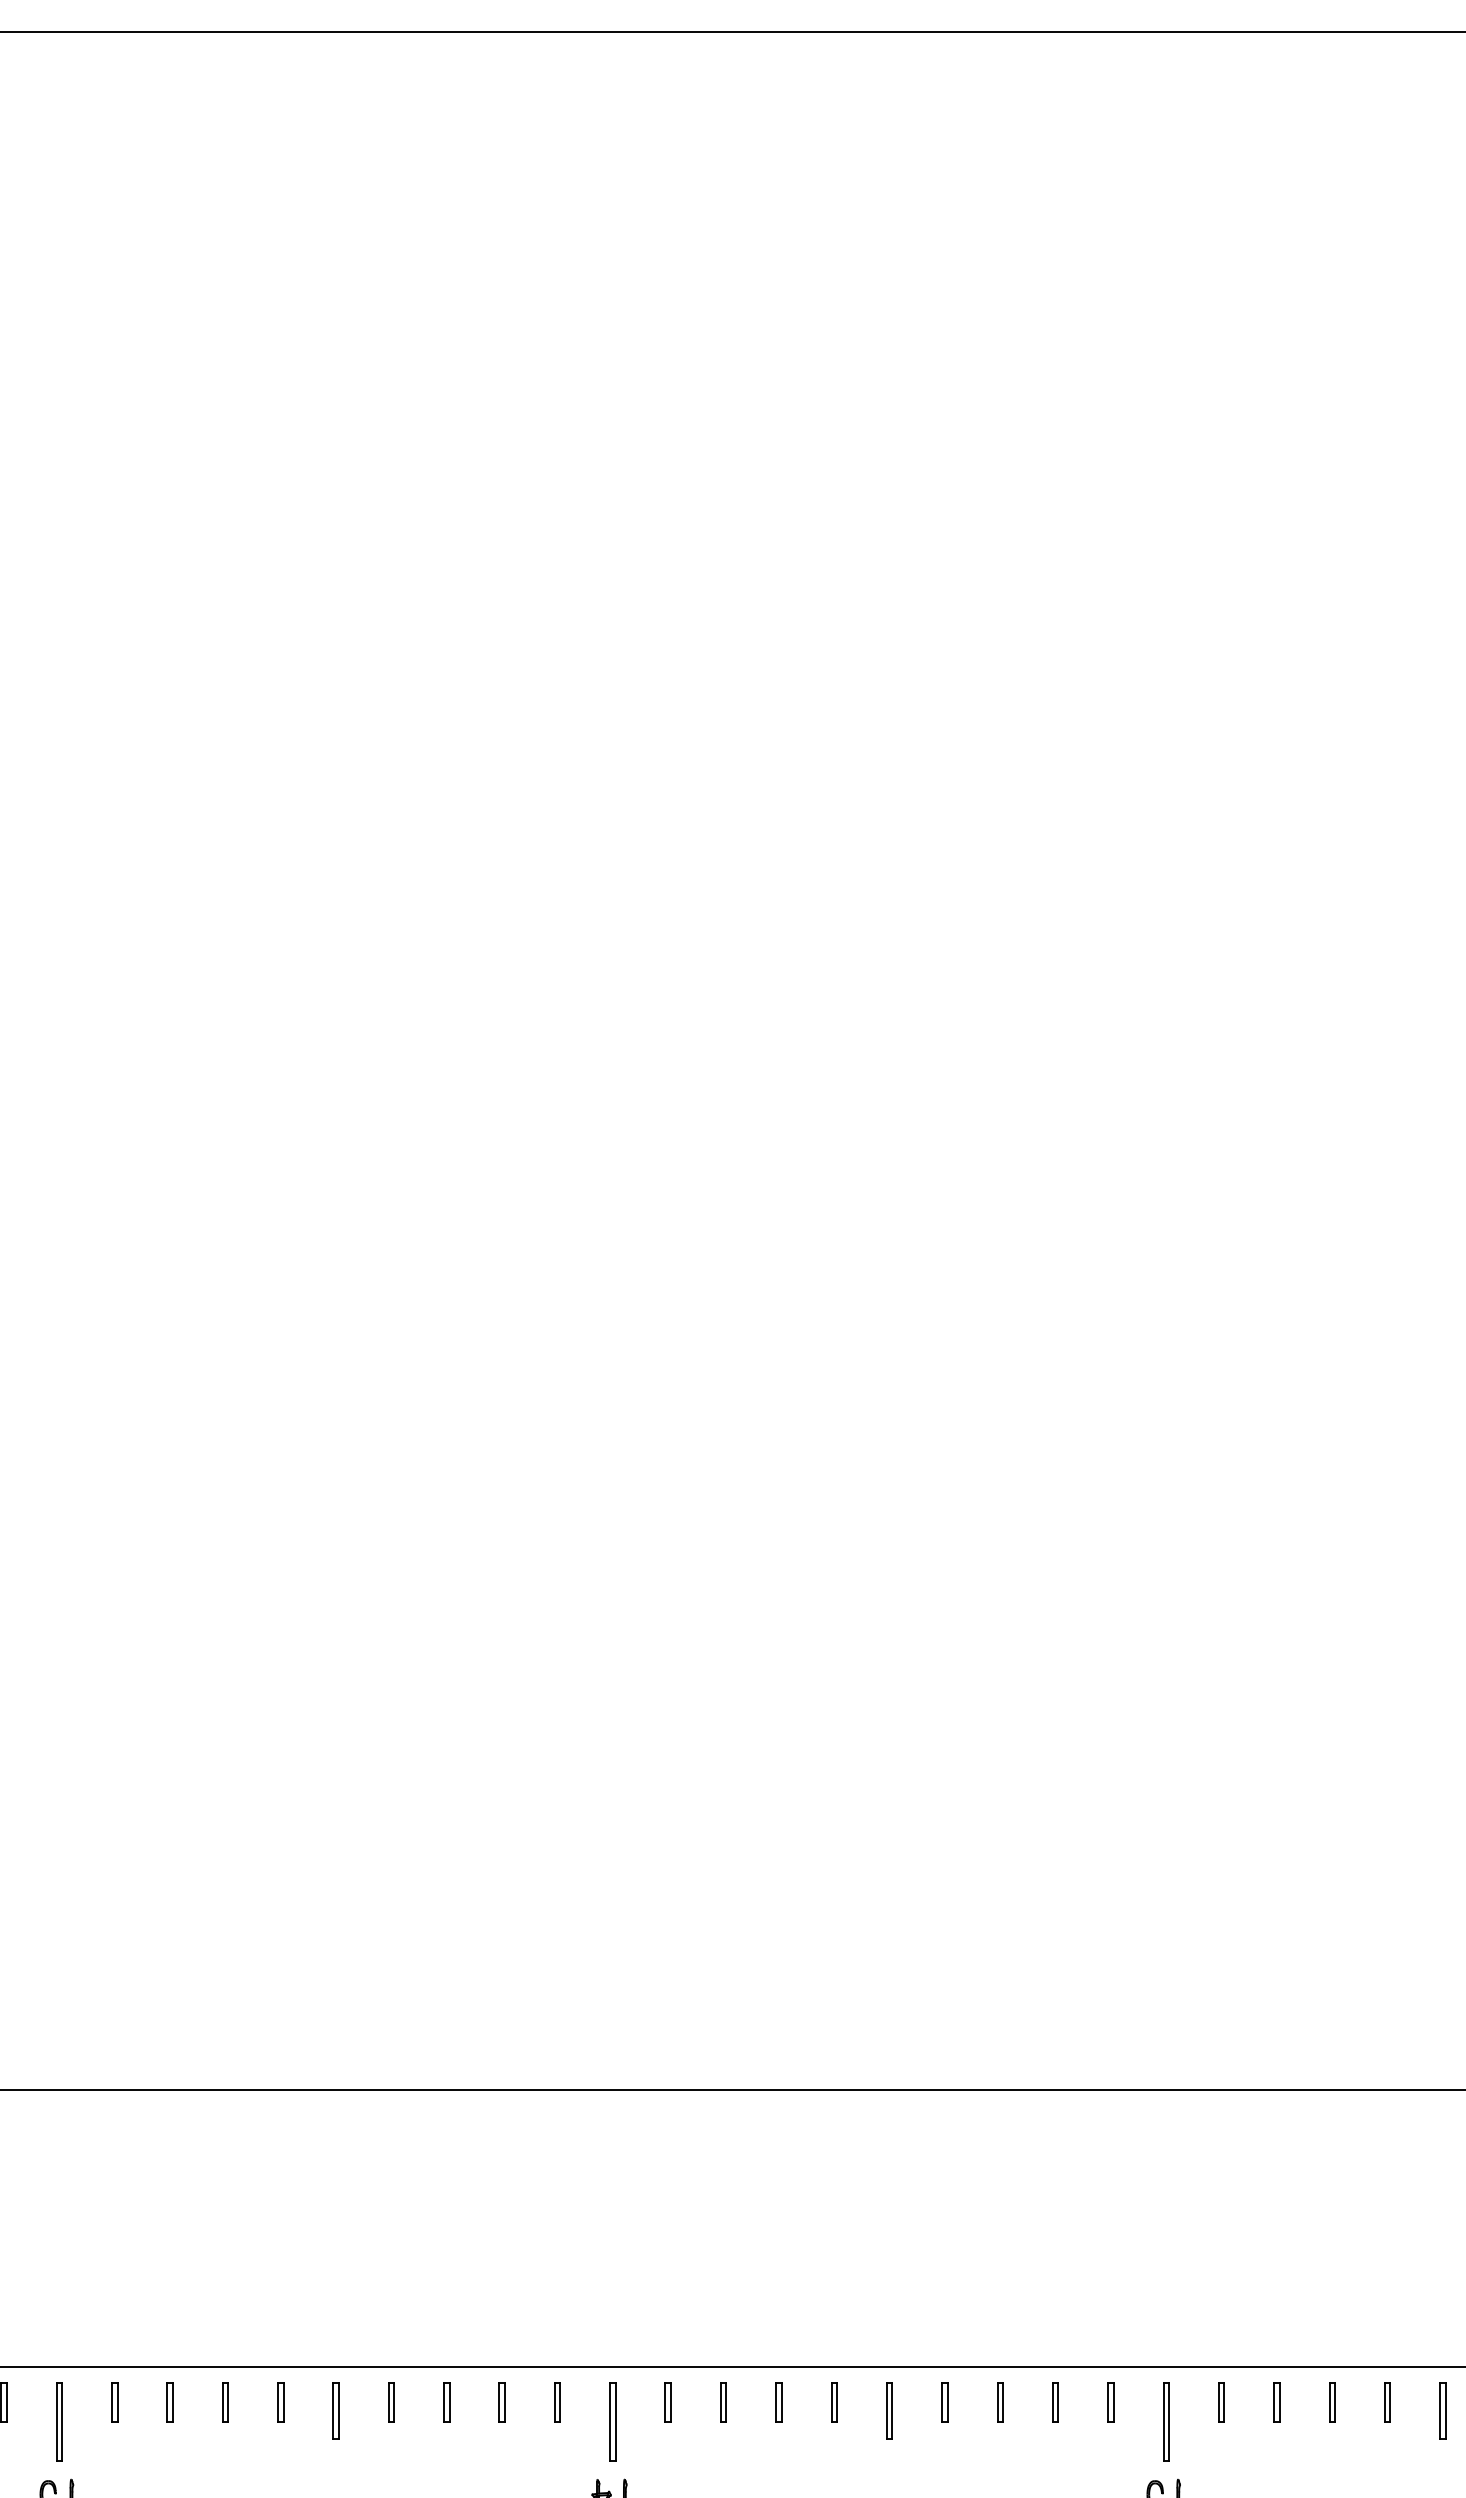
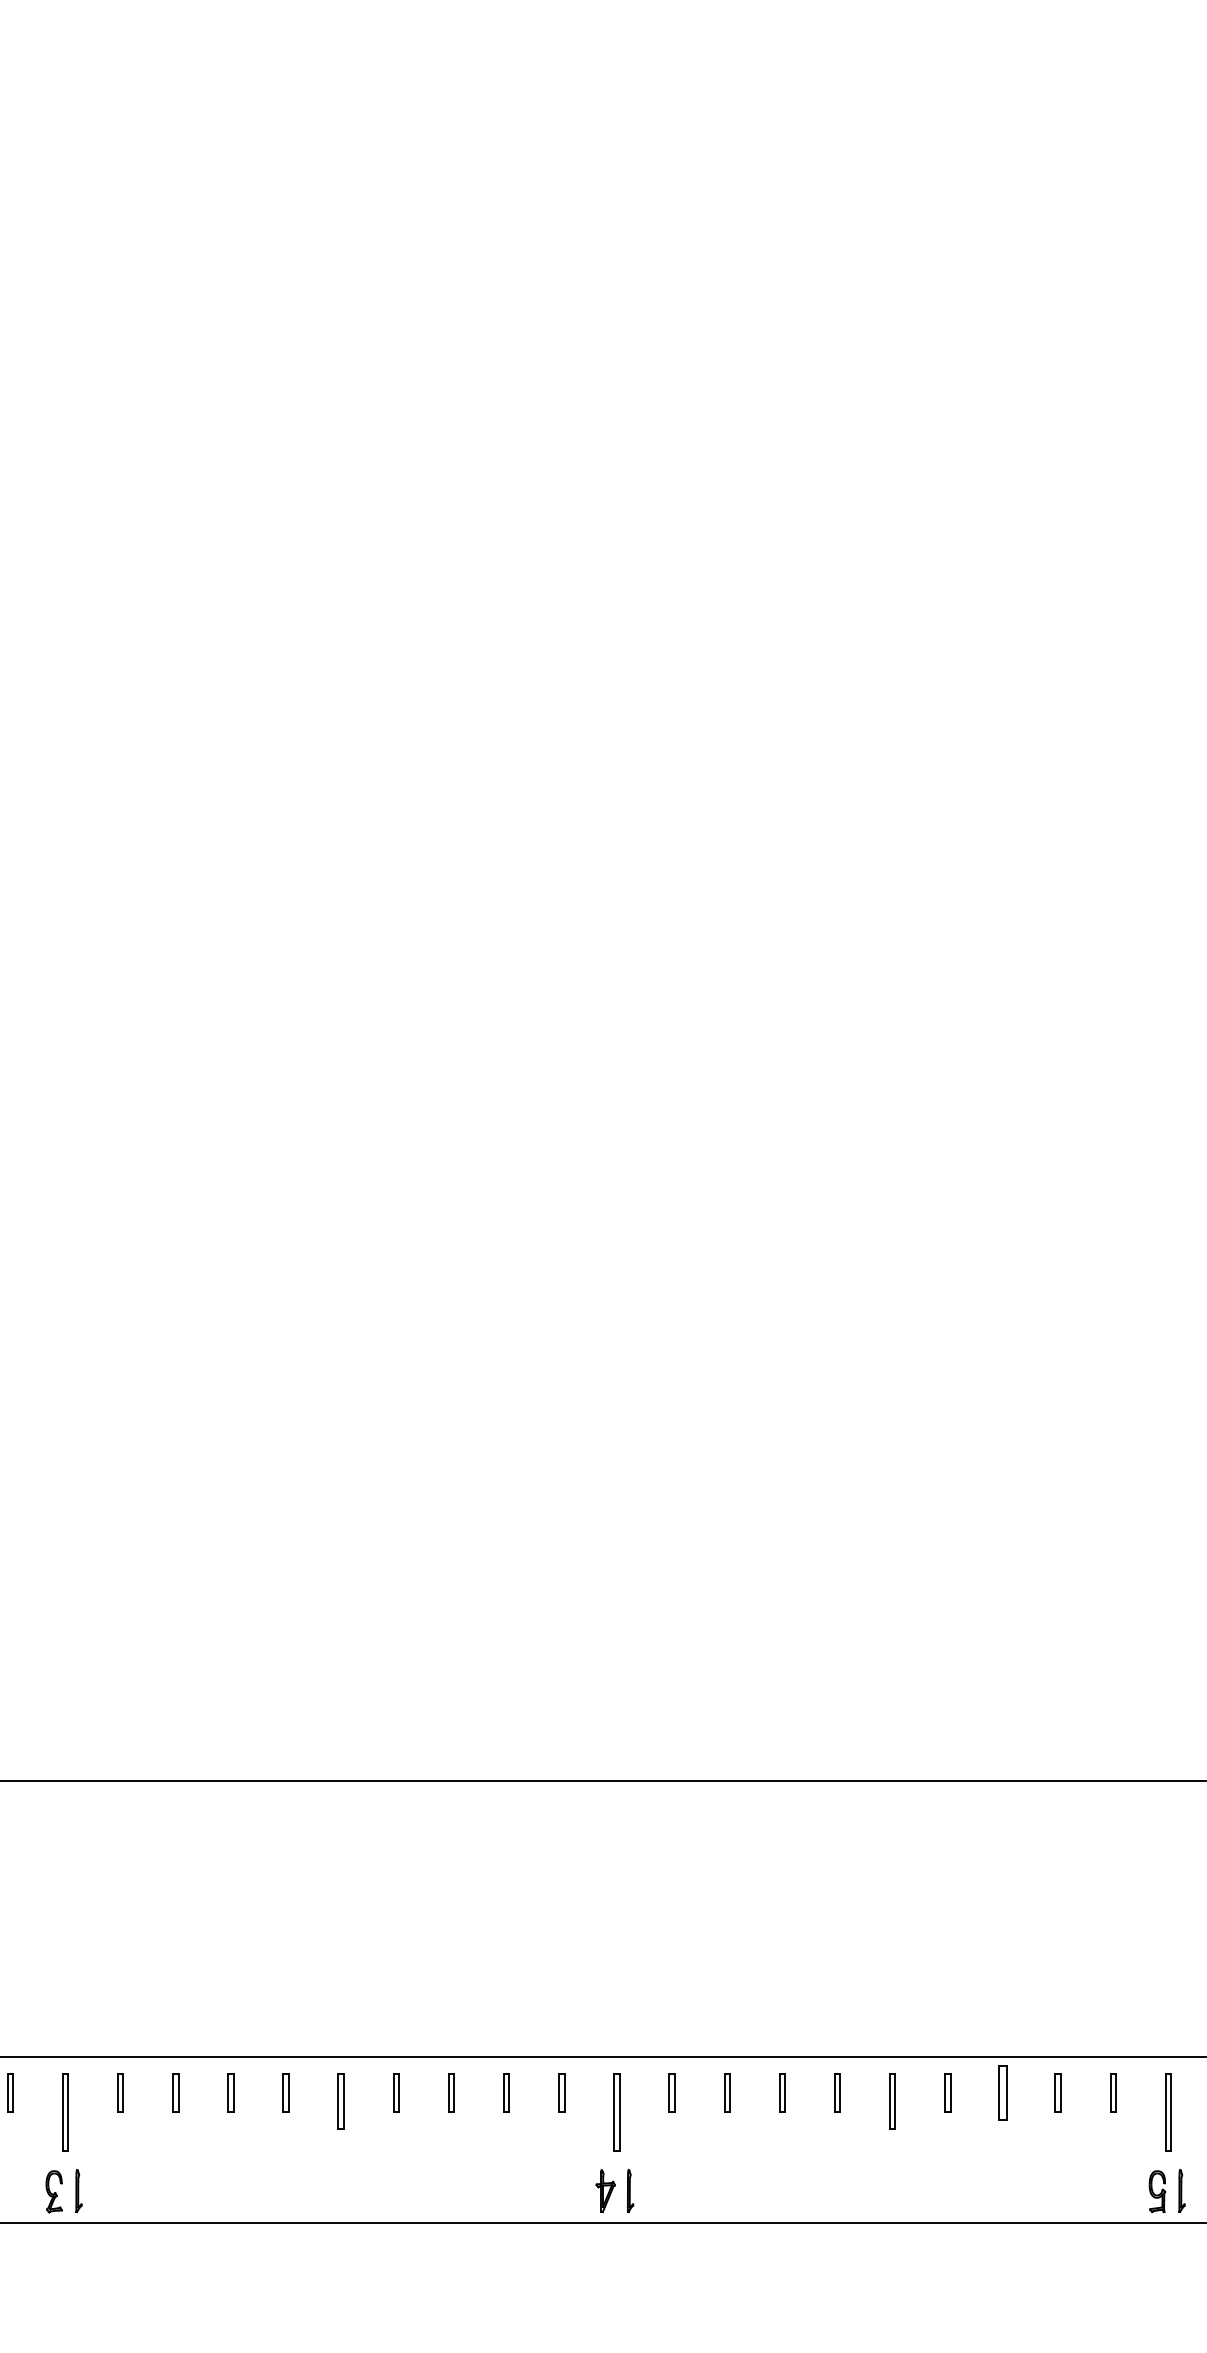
part: (1000, 2402) -> (1003, 2092), size x1.4

